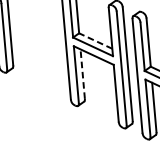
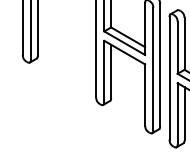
line: (96, 41) -> (128, 37), dashed -> solid
line: (83, 74) -> (111, 71), dashed -> solid

